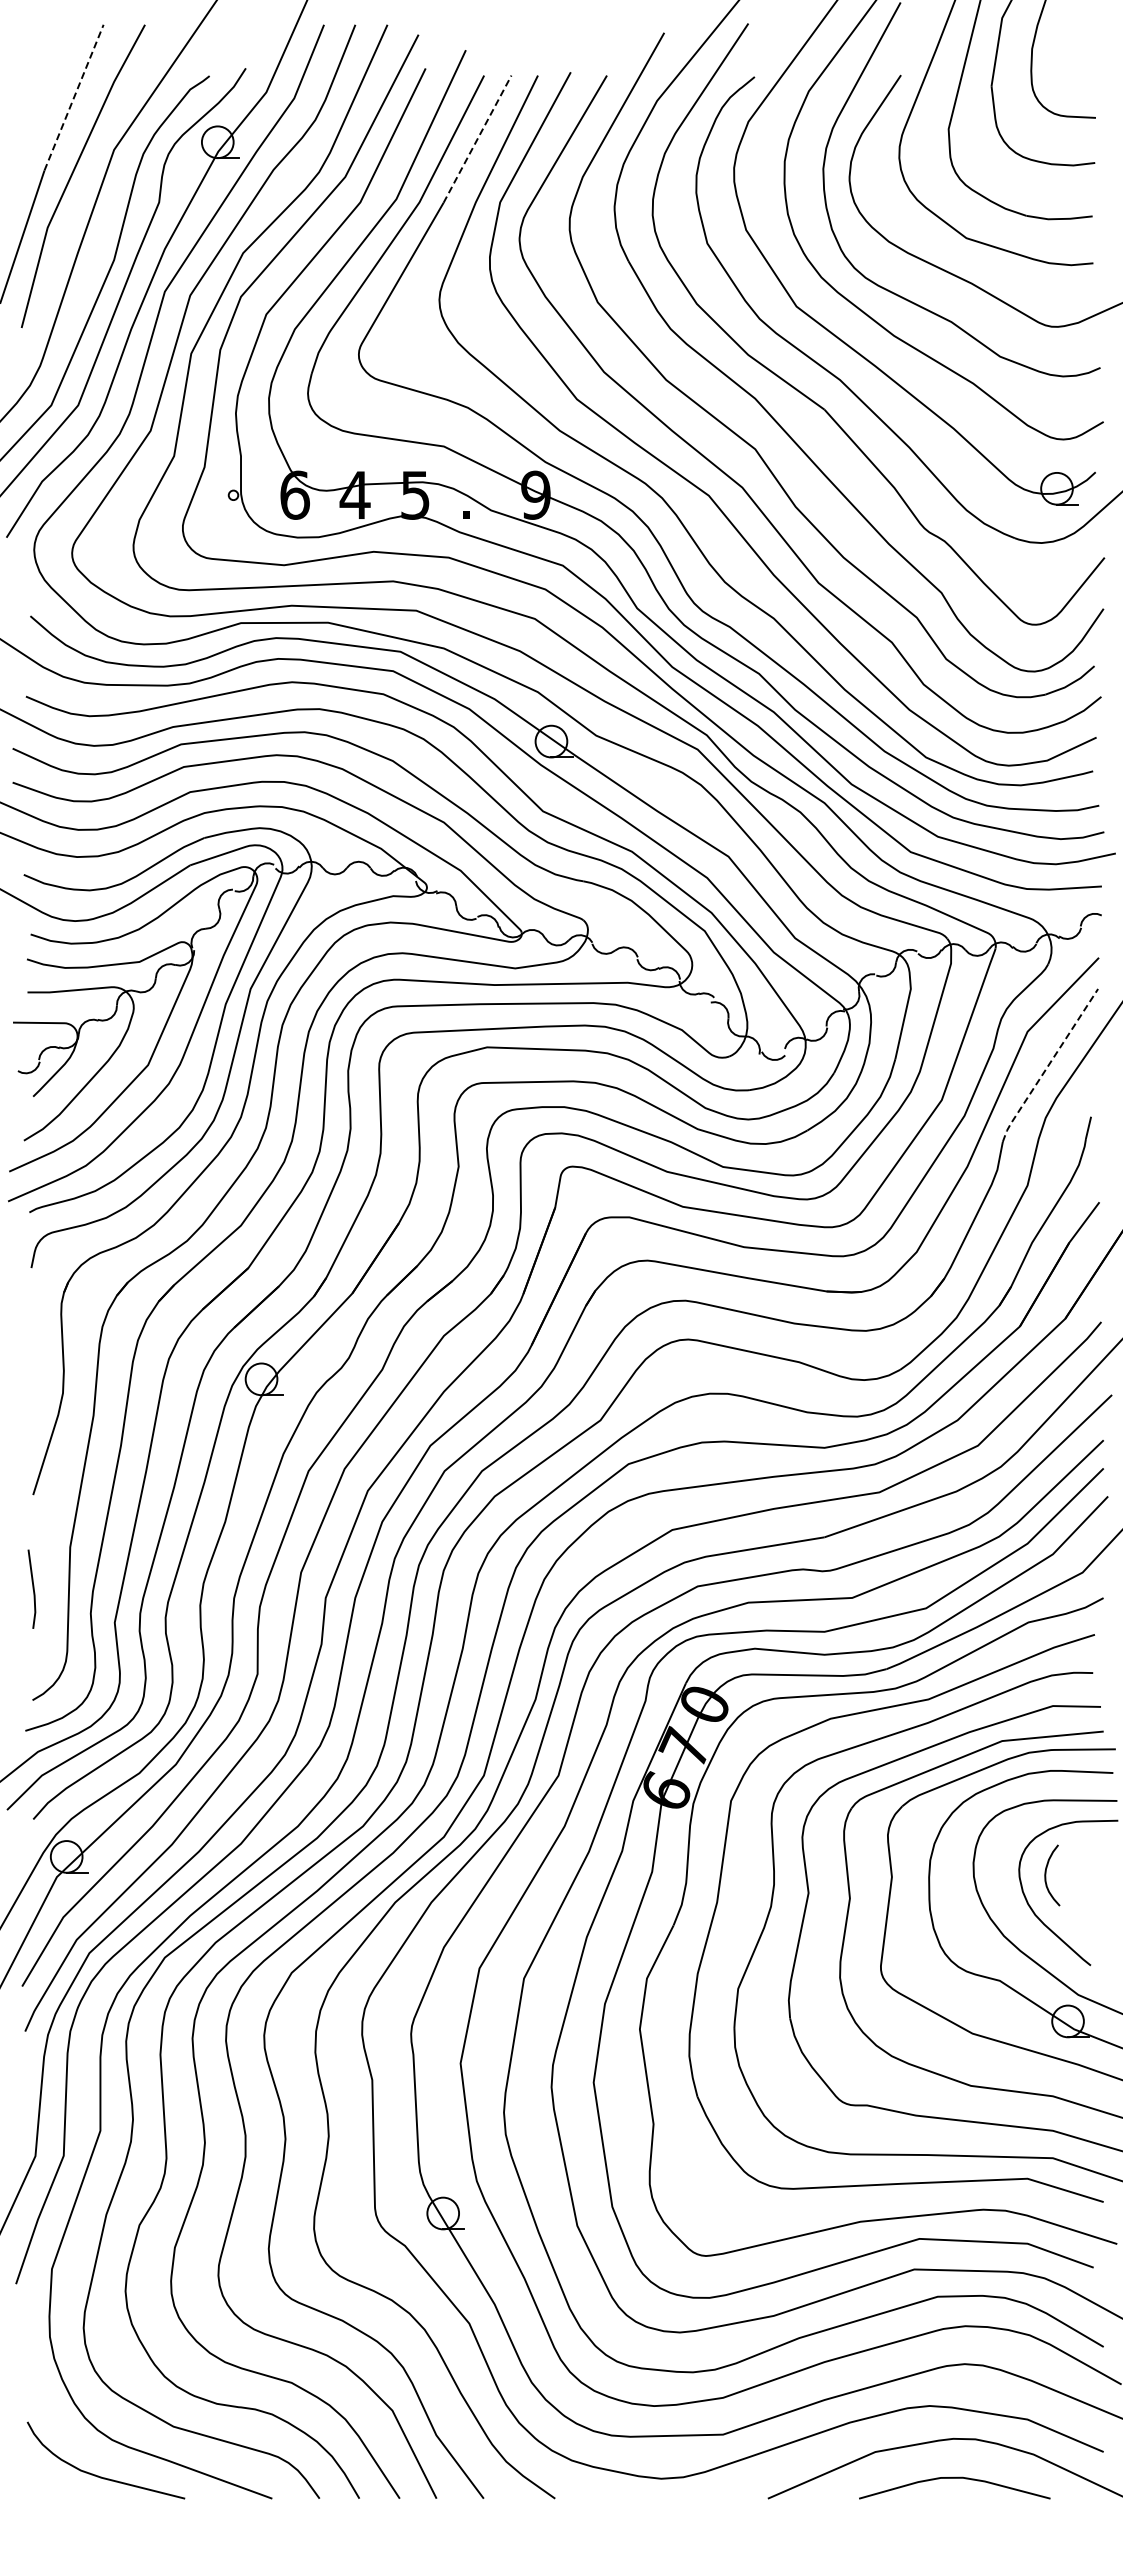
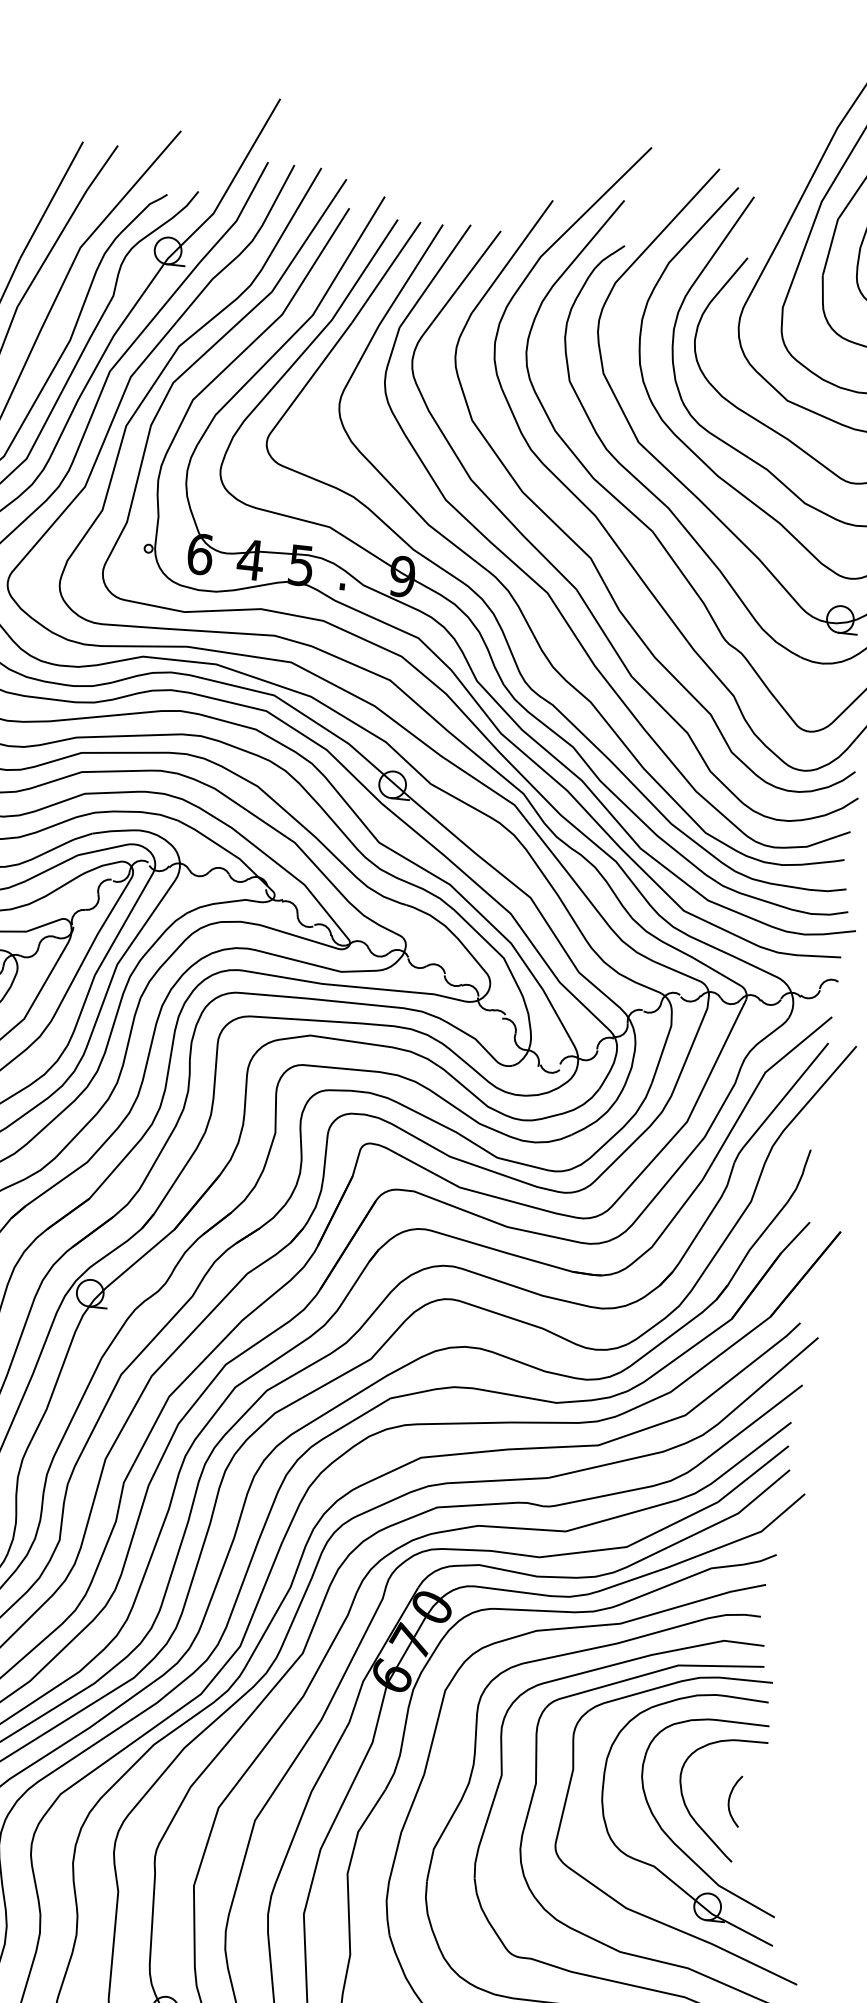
line: (74, 97) -> (52, 200), dashed -> solid
line: (477, 138) -> (386, 271), dashed -> solid
line: (1048, 1065) -> (779, 1102), dashed -> solid
curve: (1046, 1875) -> (729, 1800), moved

